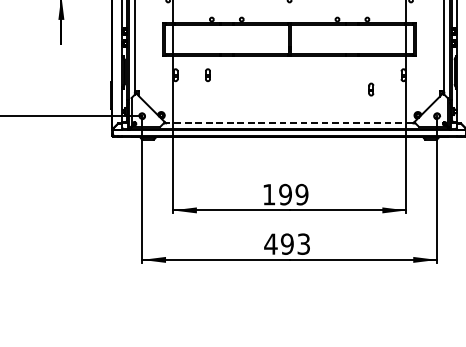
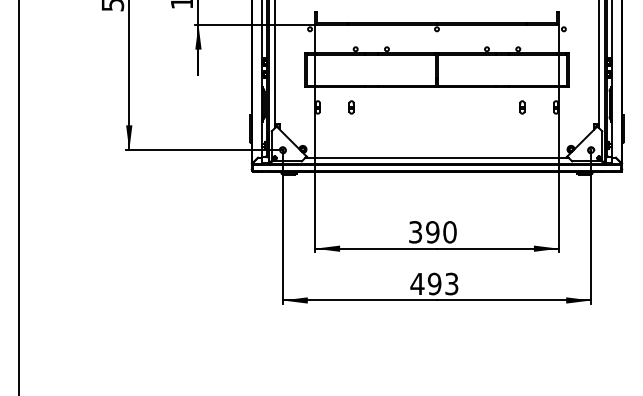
part: (371, 89) -> (522, 107), moved
line: (290, 123) -> (437, 157), dashed -> solid
text: (285, 194) -> (432, 232), 199 -> 390

